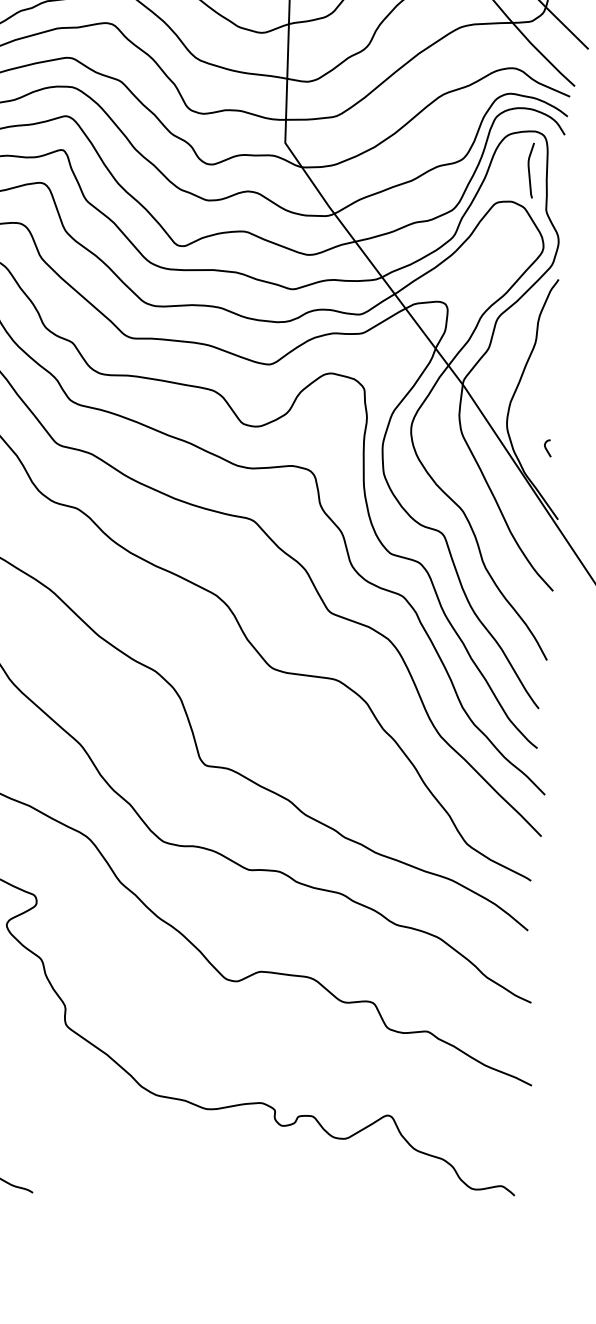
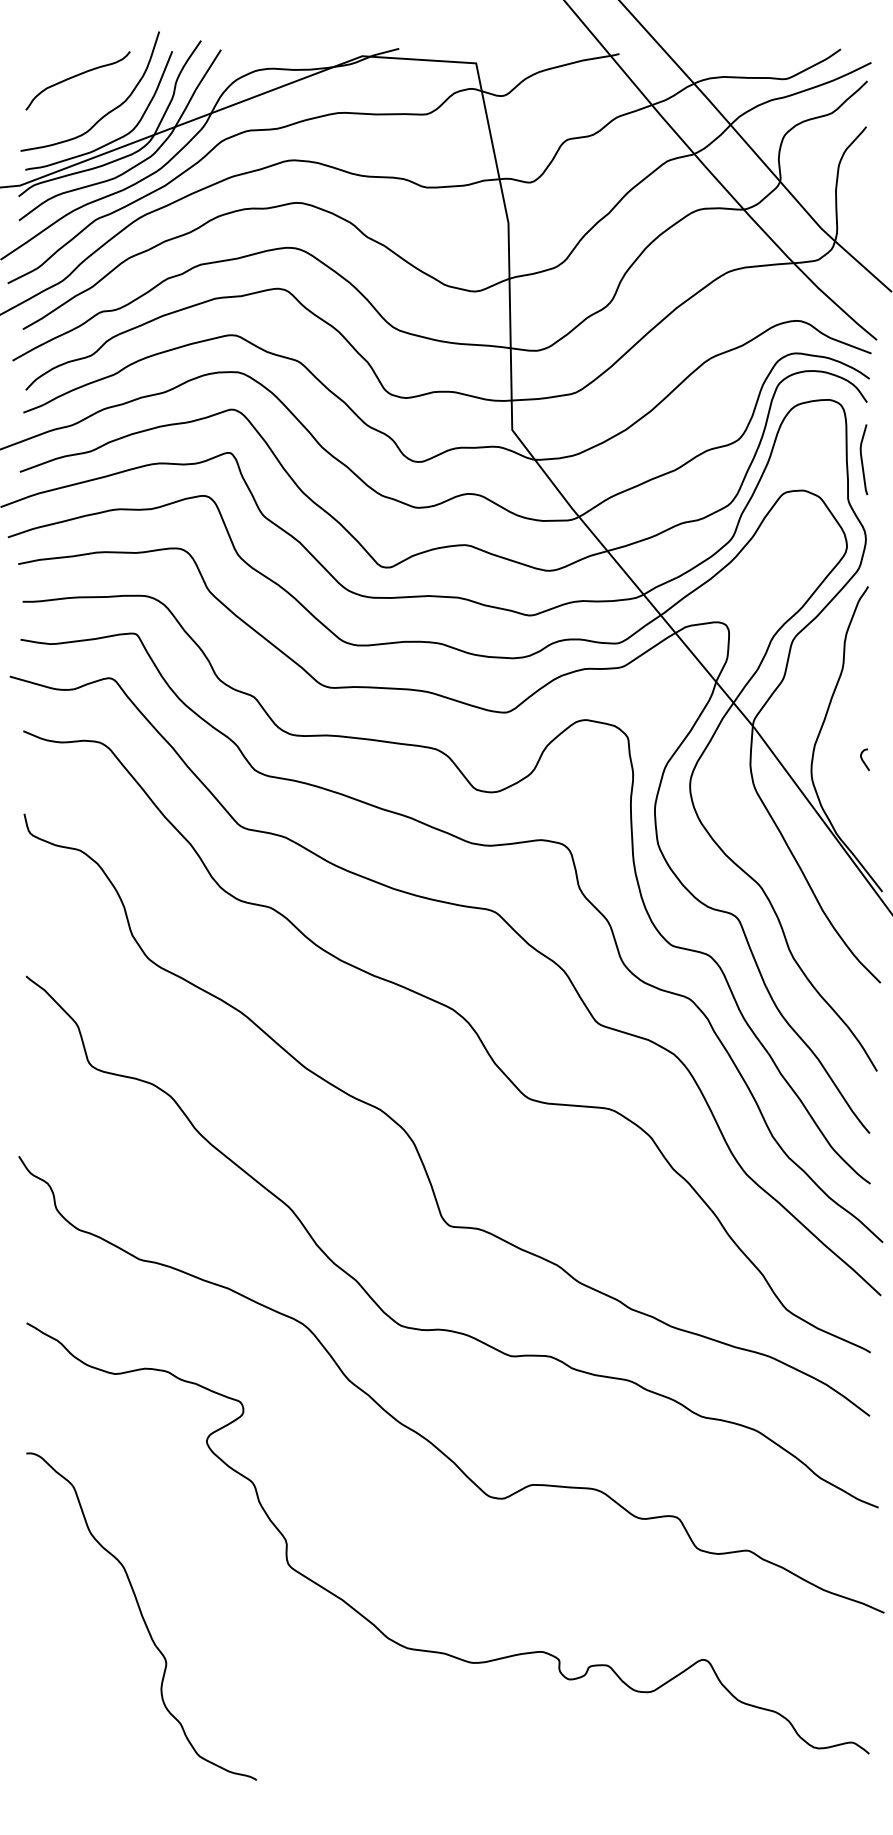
curve: (529, 170) -> (862, 459), moved
curve: (546, 448) -> (863, 759), moved

